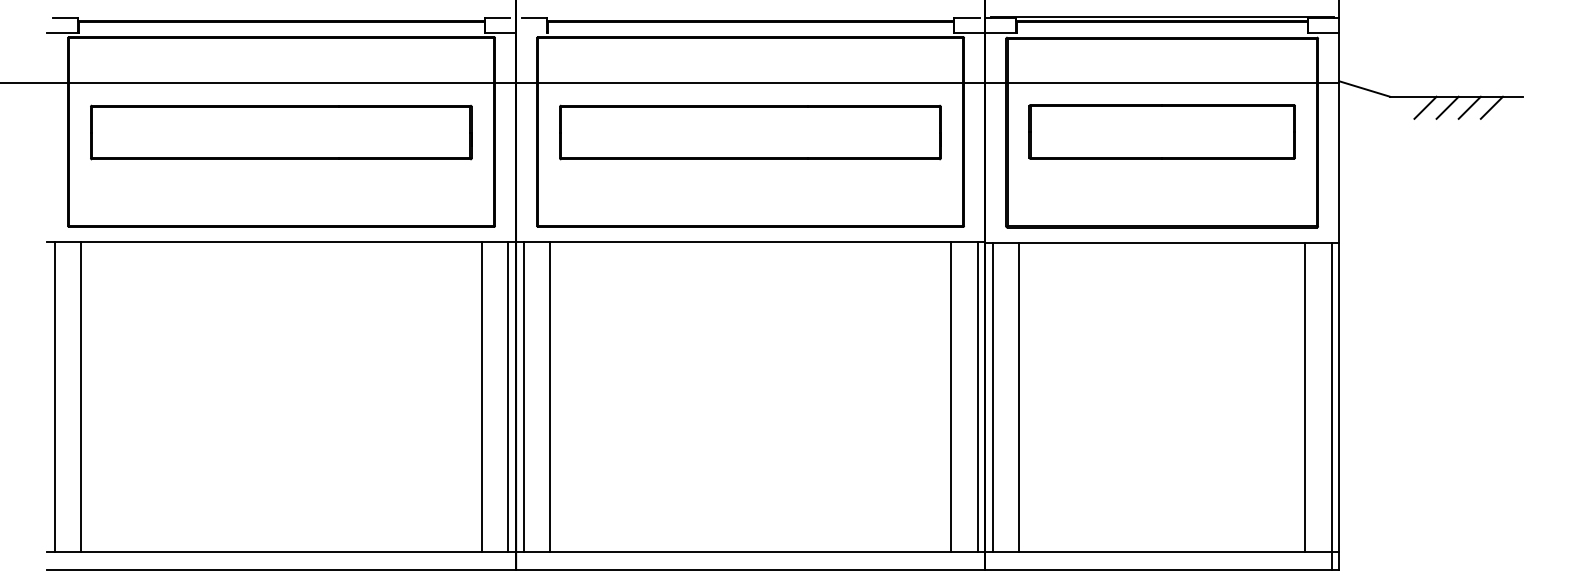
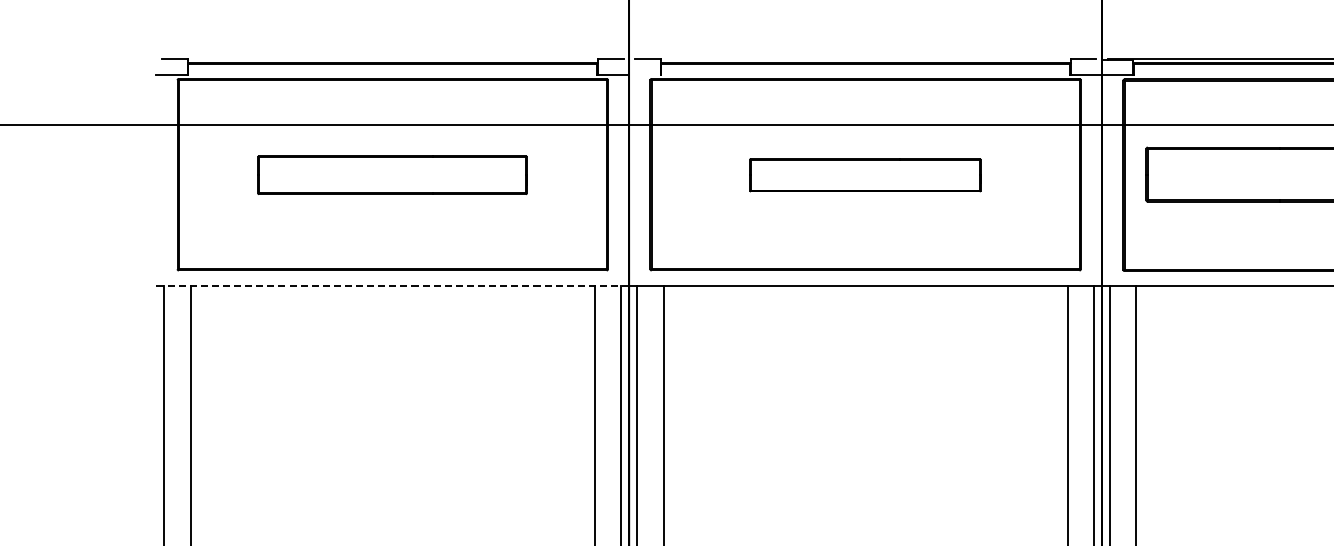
part: (281, 132) -> (392, 175), size x0.7
part: (750, 132) -> (865, 175), size x0.6
line: (282, 242) -> (393, 286), solid -> dashed

